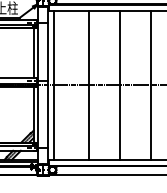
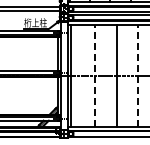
line: (88, 84) -> (95, 75), solid -> dashed
line: (150, 84) -> (137, 75), solid -> dashed

